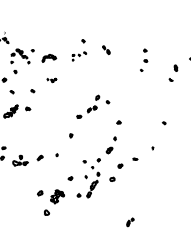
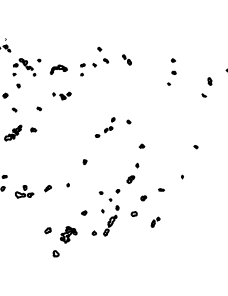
part: (79, 56) -> (94, 67), size x1.67
part: (51, 79) -> (61, 95), size x1.67
part: (87, 106) -> (104, 127), size x0.71
part: (130, 221) -> (155, 221), moved

